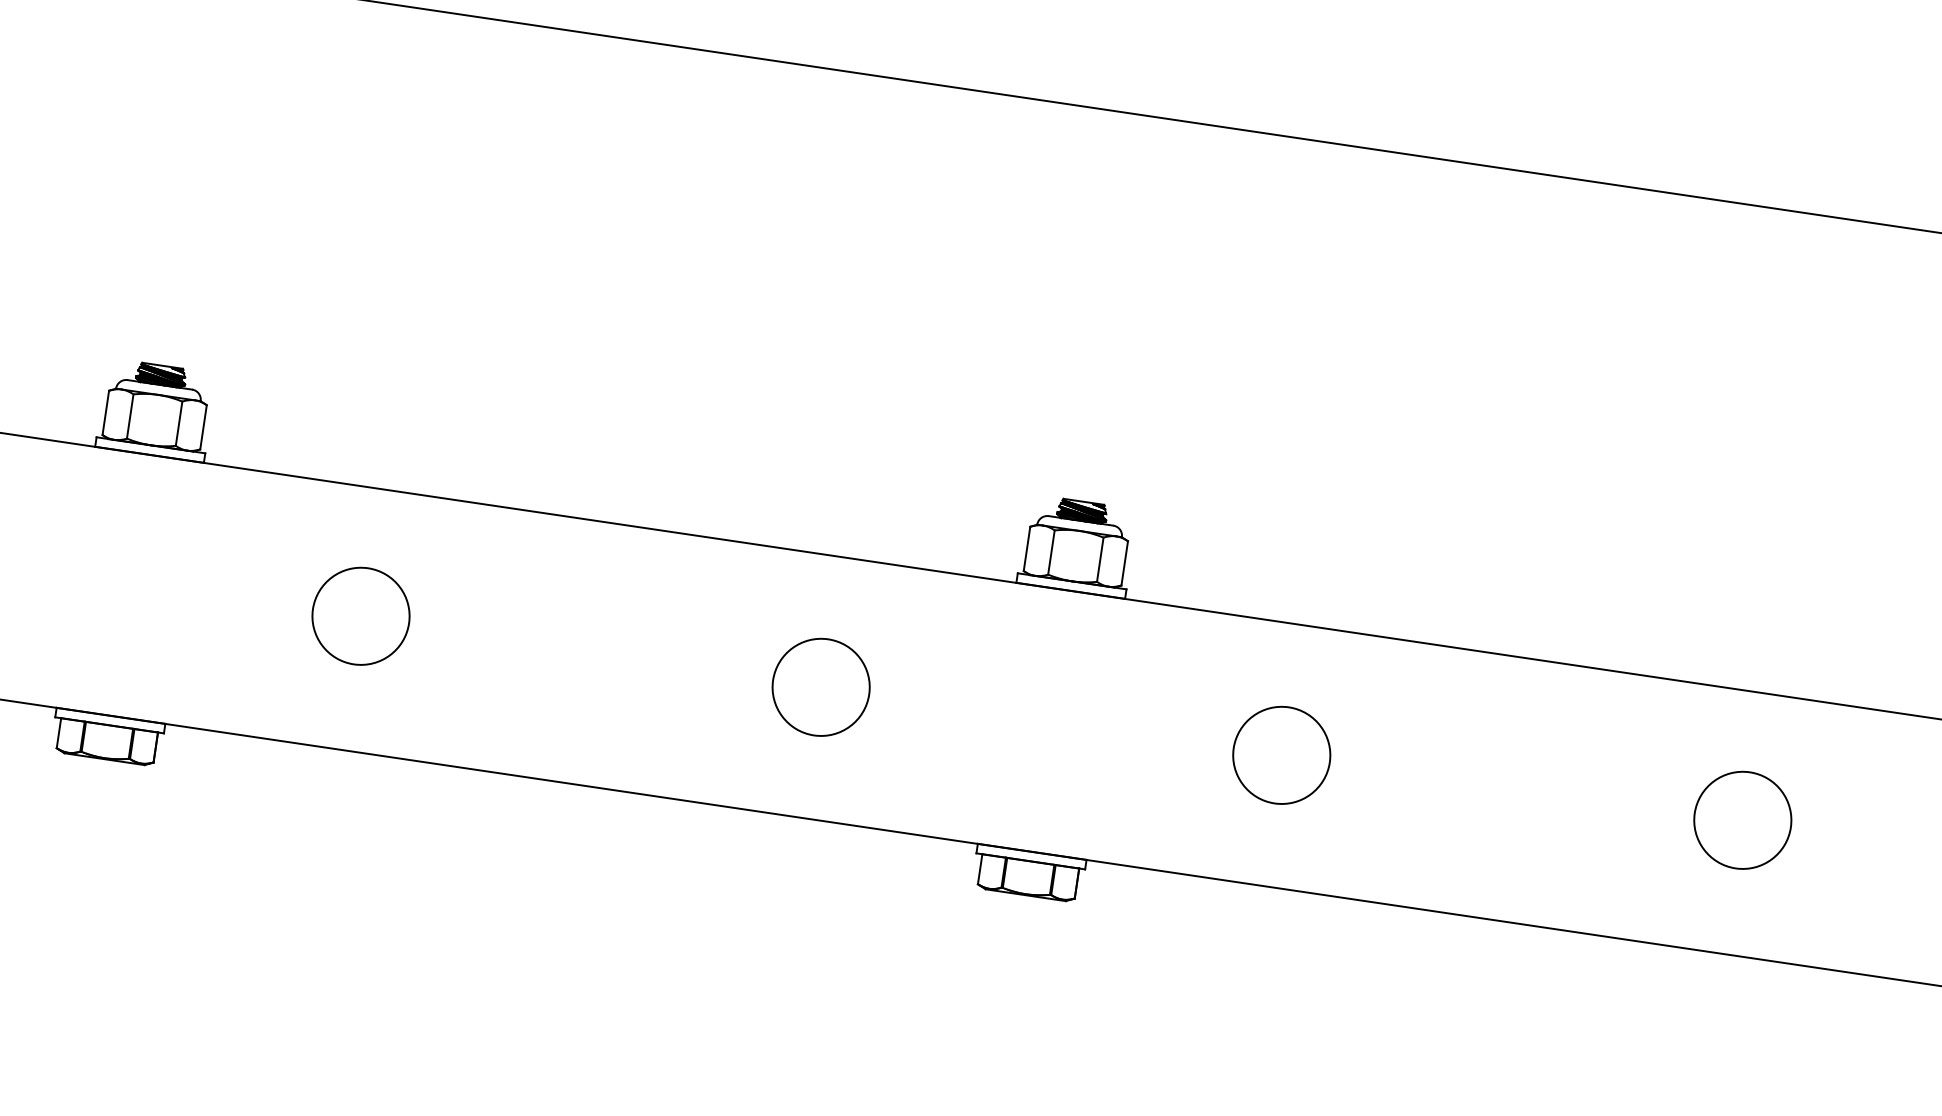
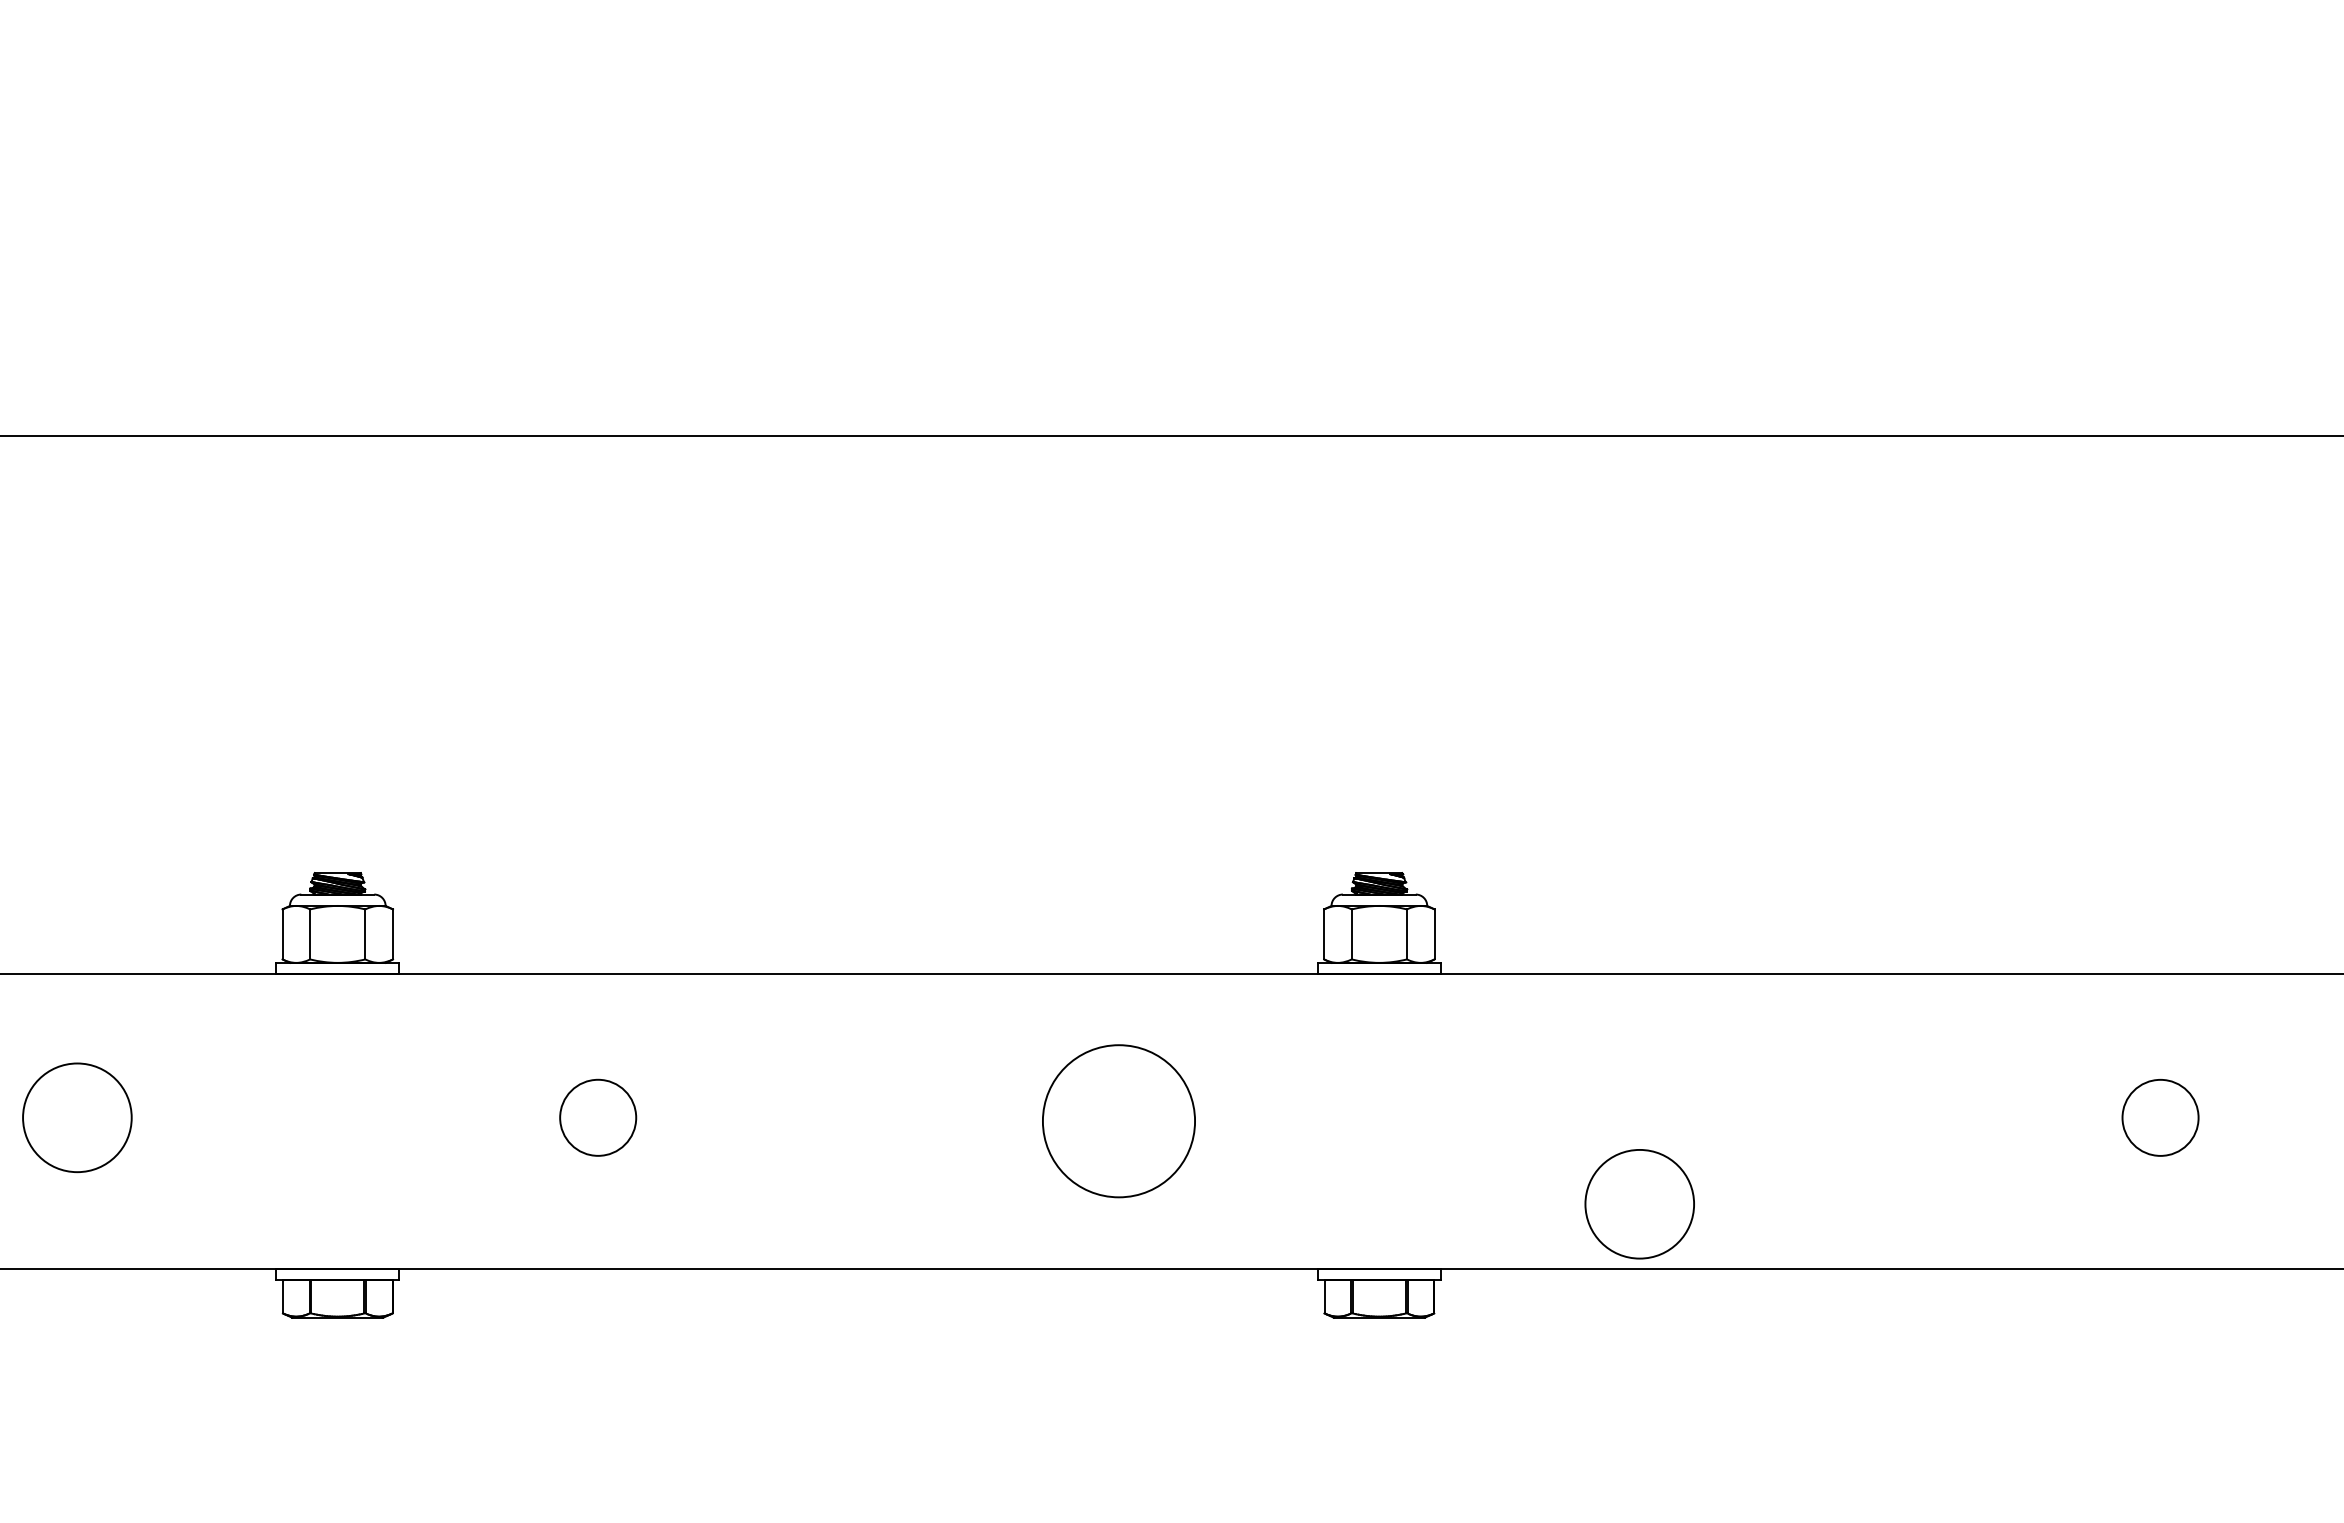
circle: (360, 615) -> (597, 1117), size x0.7
circle: (820, 686) -> (1118, 1120), size x1.4
circle: (1281, 755) -> (1639, 1204), moved
circle: (1742, 820) -> (2160, 1117), size x0.7

